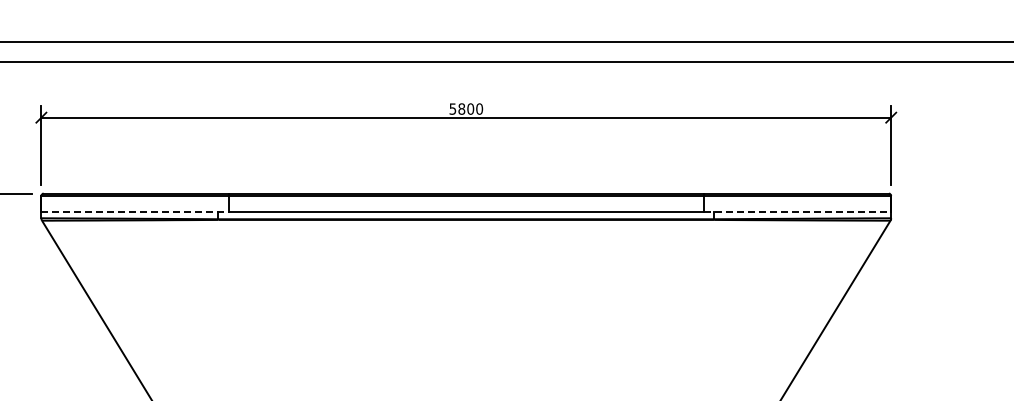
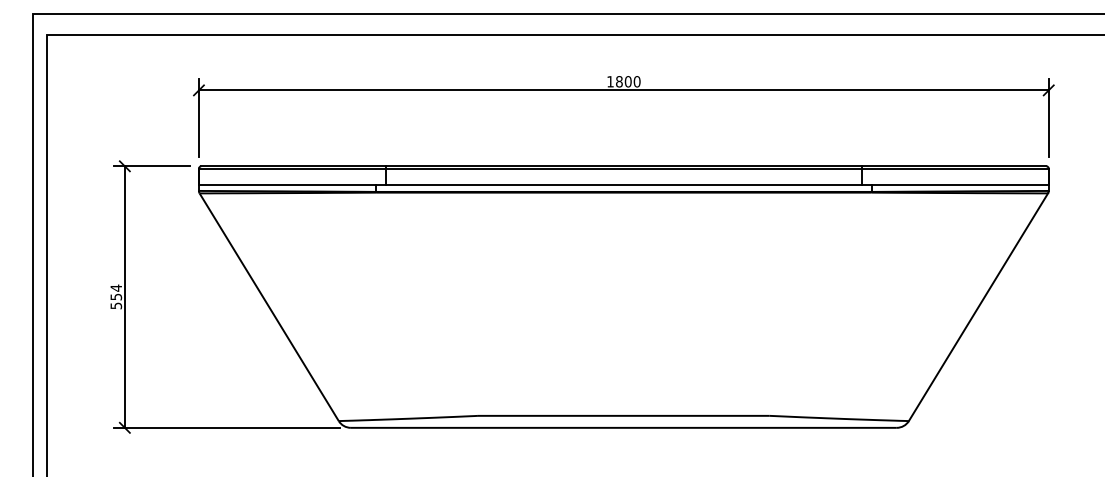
text: (452, 108) -> (610, 81), 5800 -> 1800
line: (134, 212) -> (292, 185), dashed -> solid
line: (797, 212) -> (955, 185), dashed -> solid

